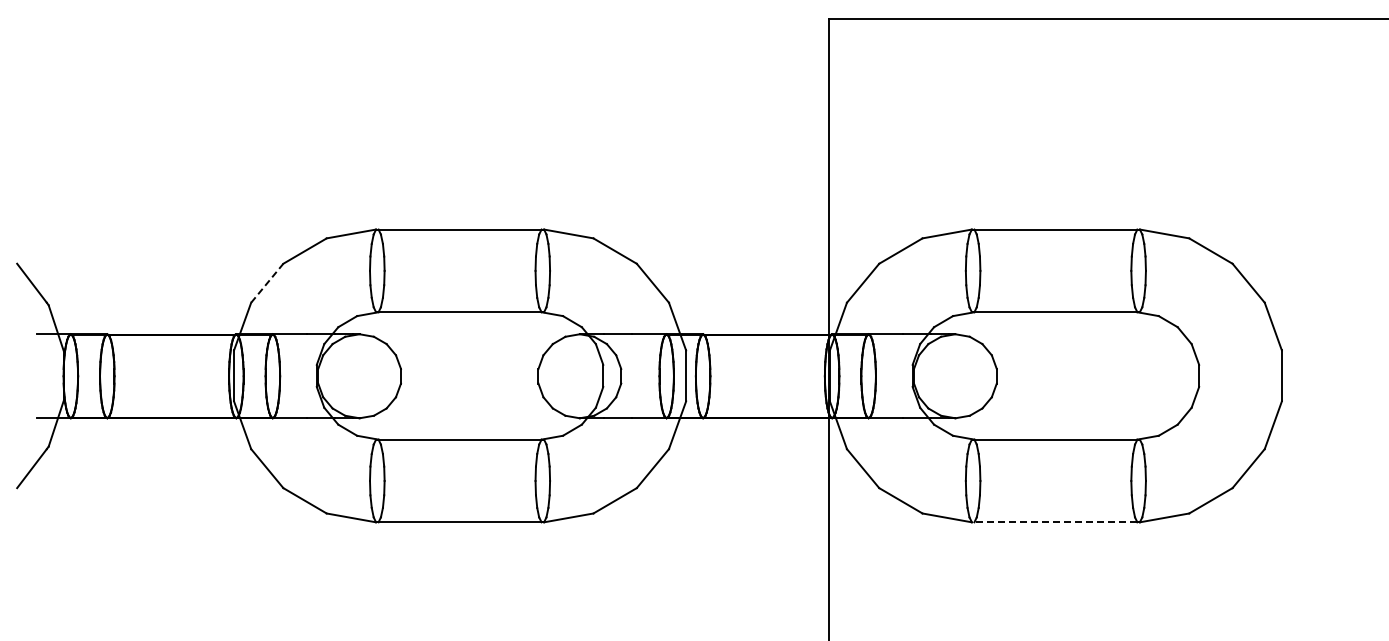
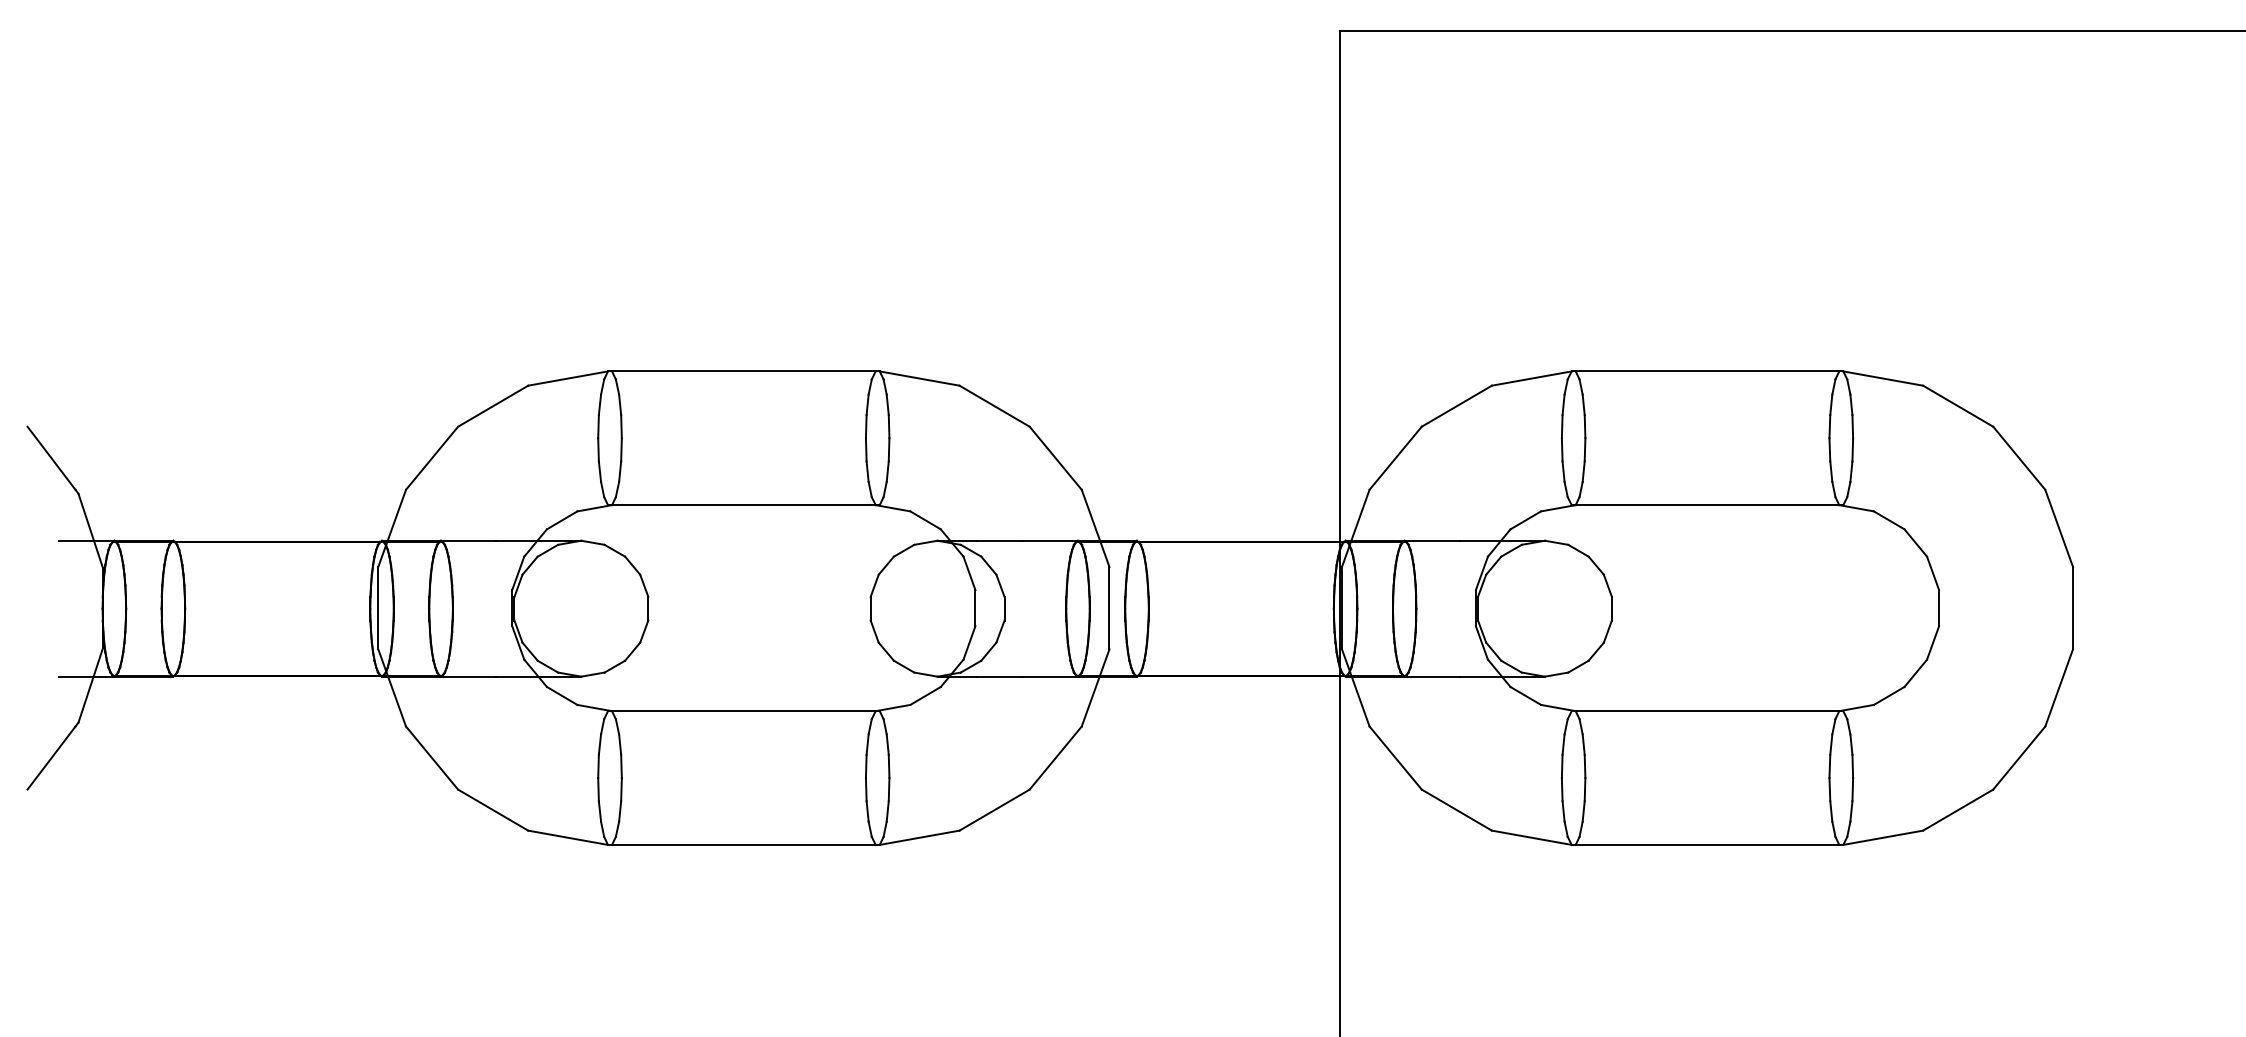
line: (267, 282) -> (432, 457), dashed -> solid
line: (1054, 522) -> (1705, 845), dashed -> solid

